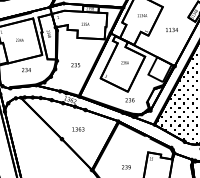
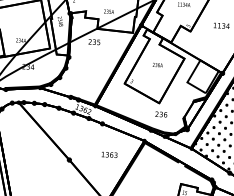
text: (19, 39) -> (20, 39), moved
text: (75, 65) -> (94, 42), moved
text: (78, 129) -> (109, 155), moved

